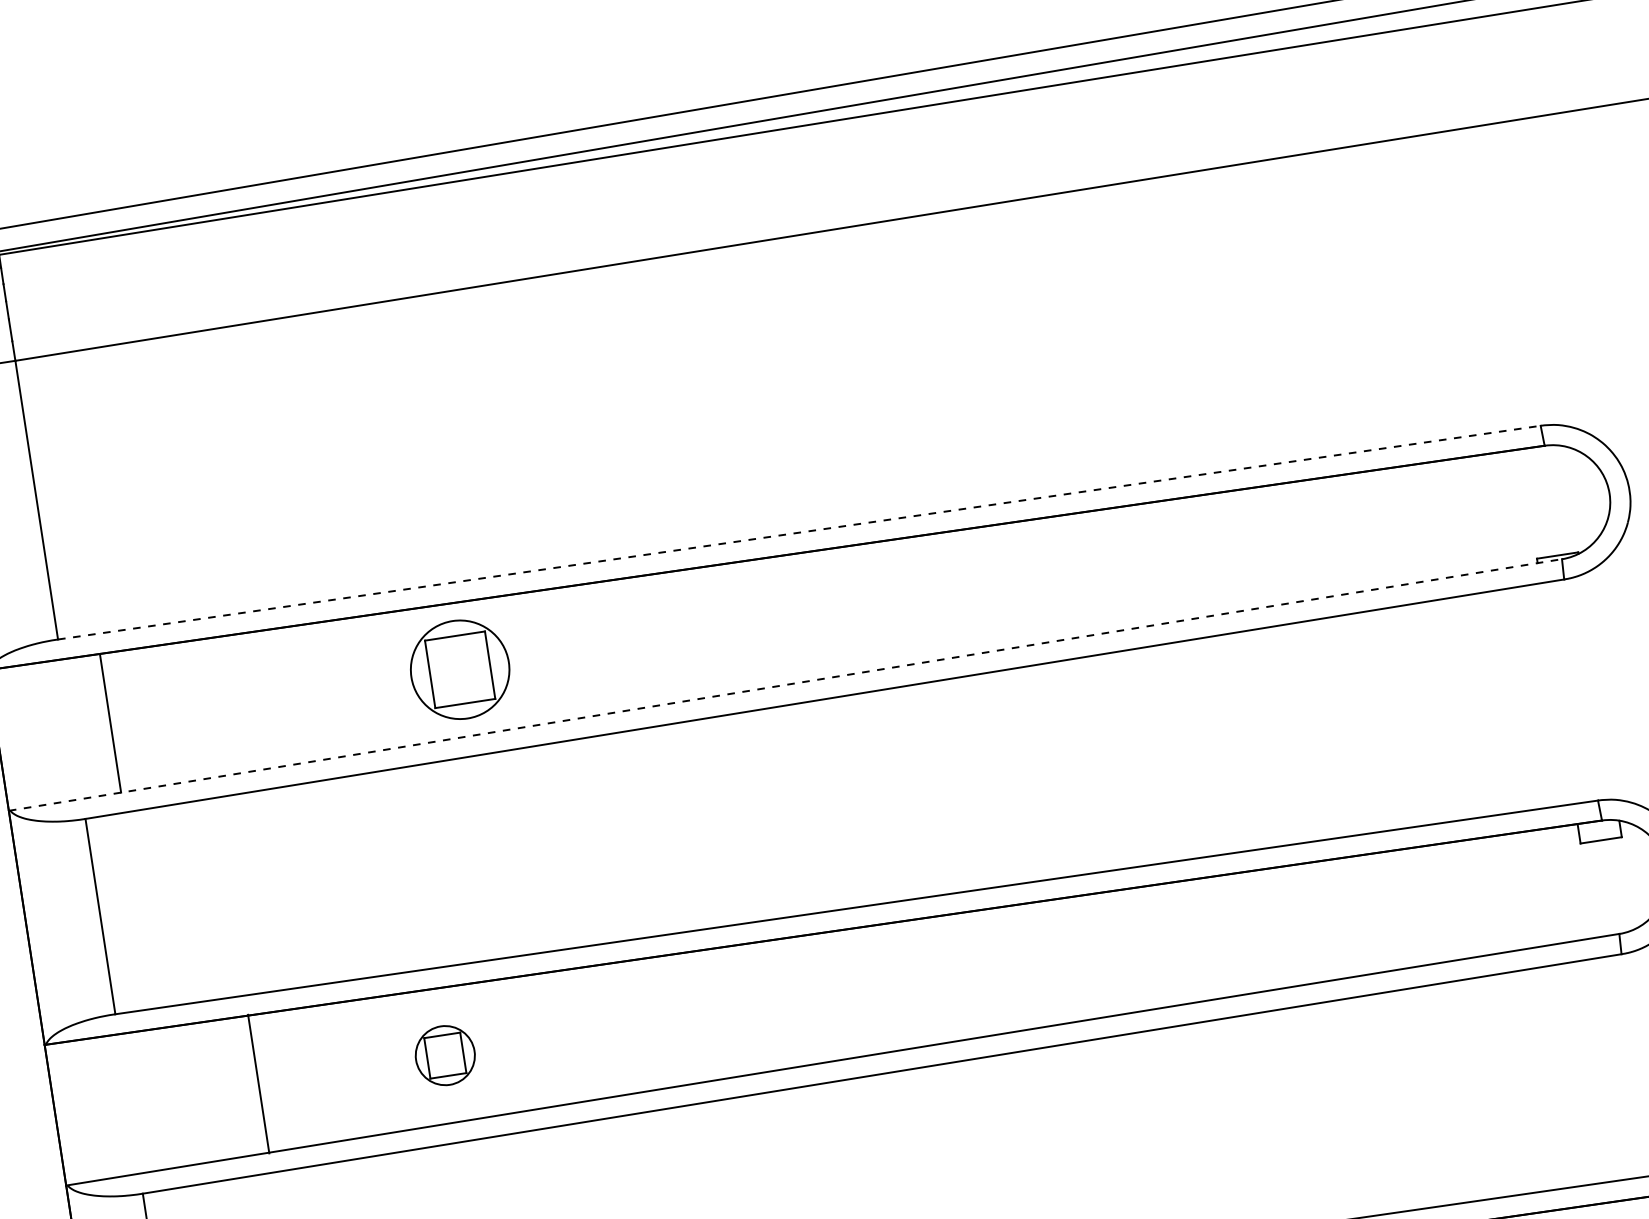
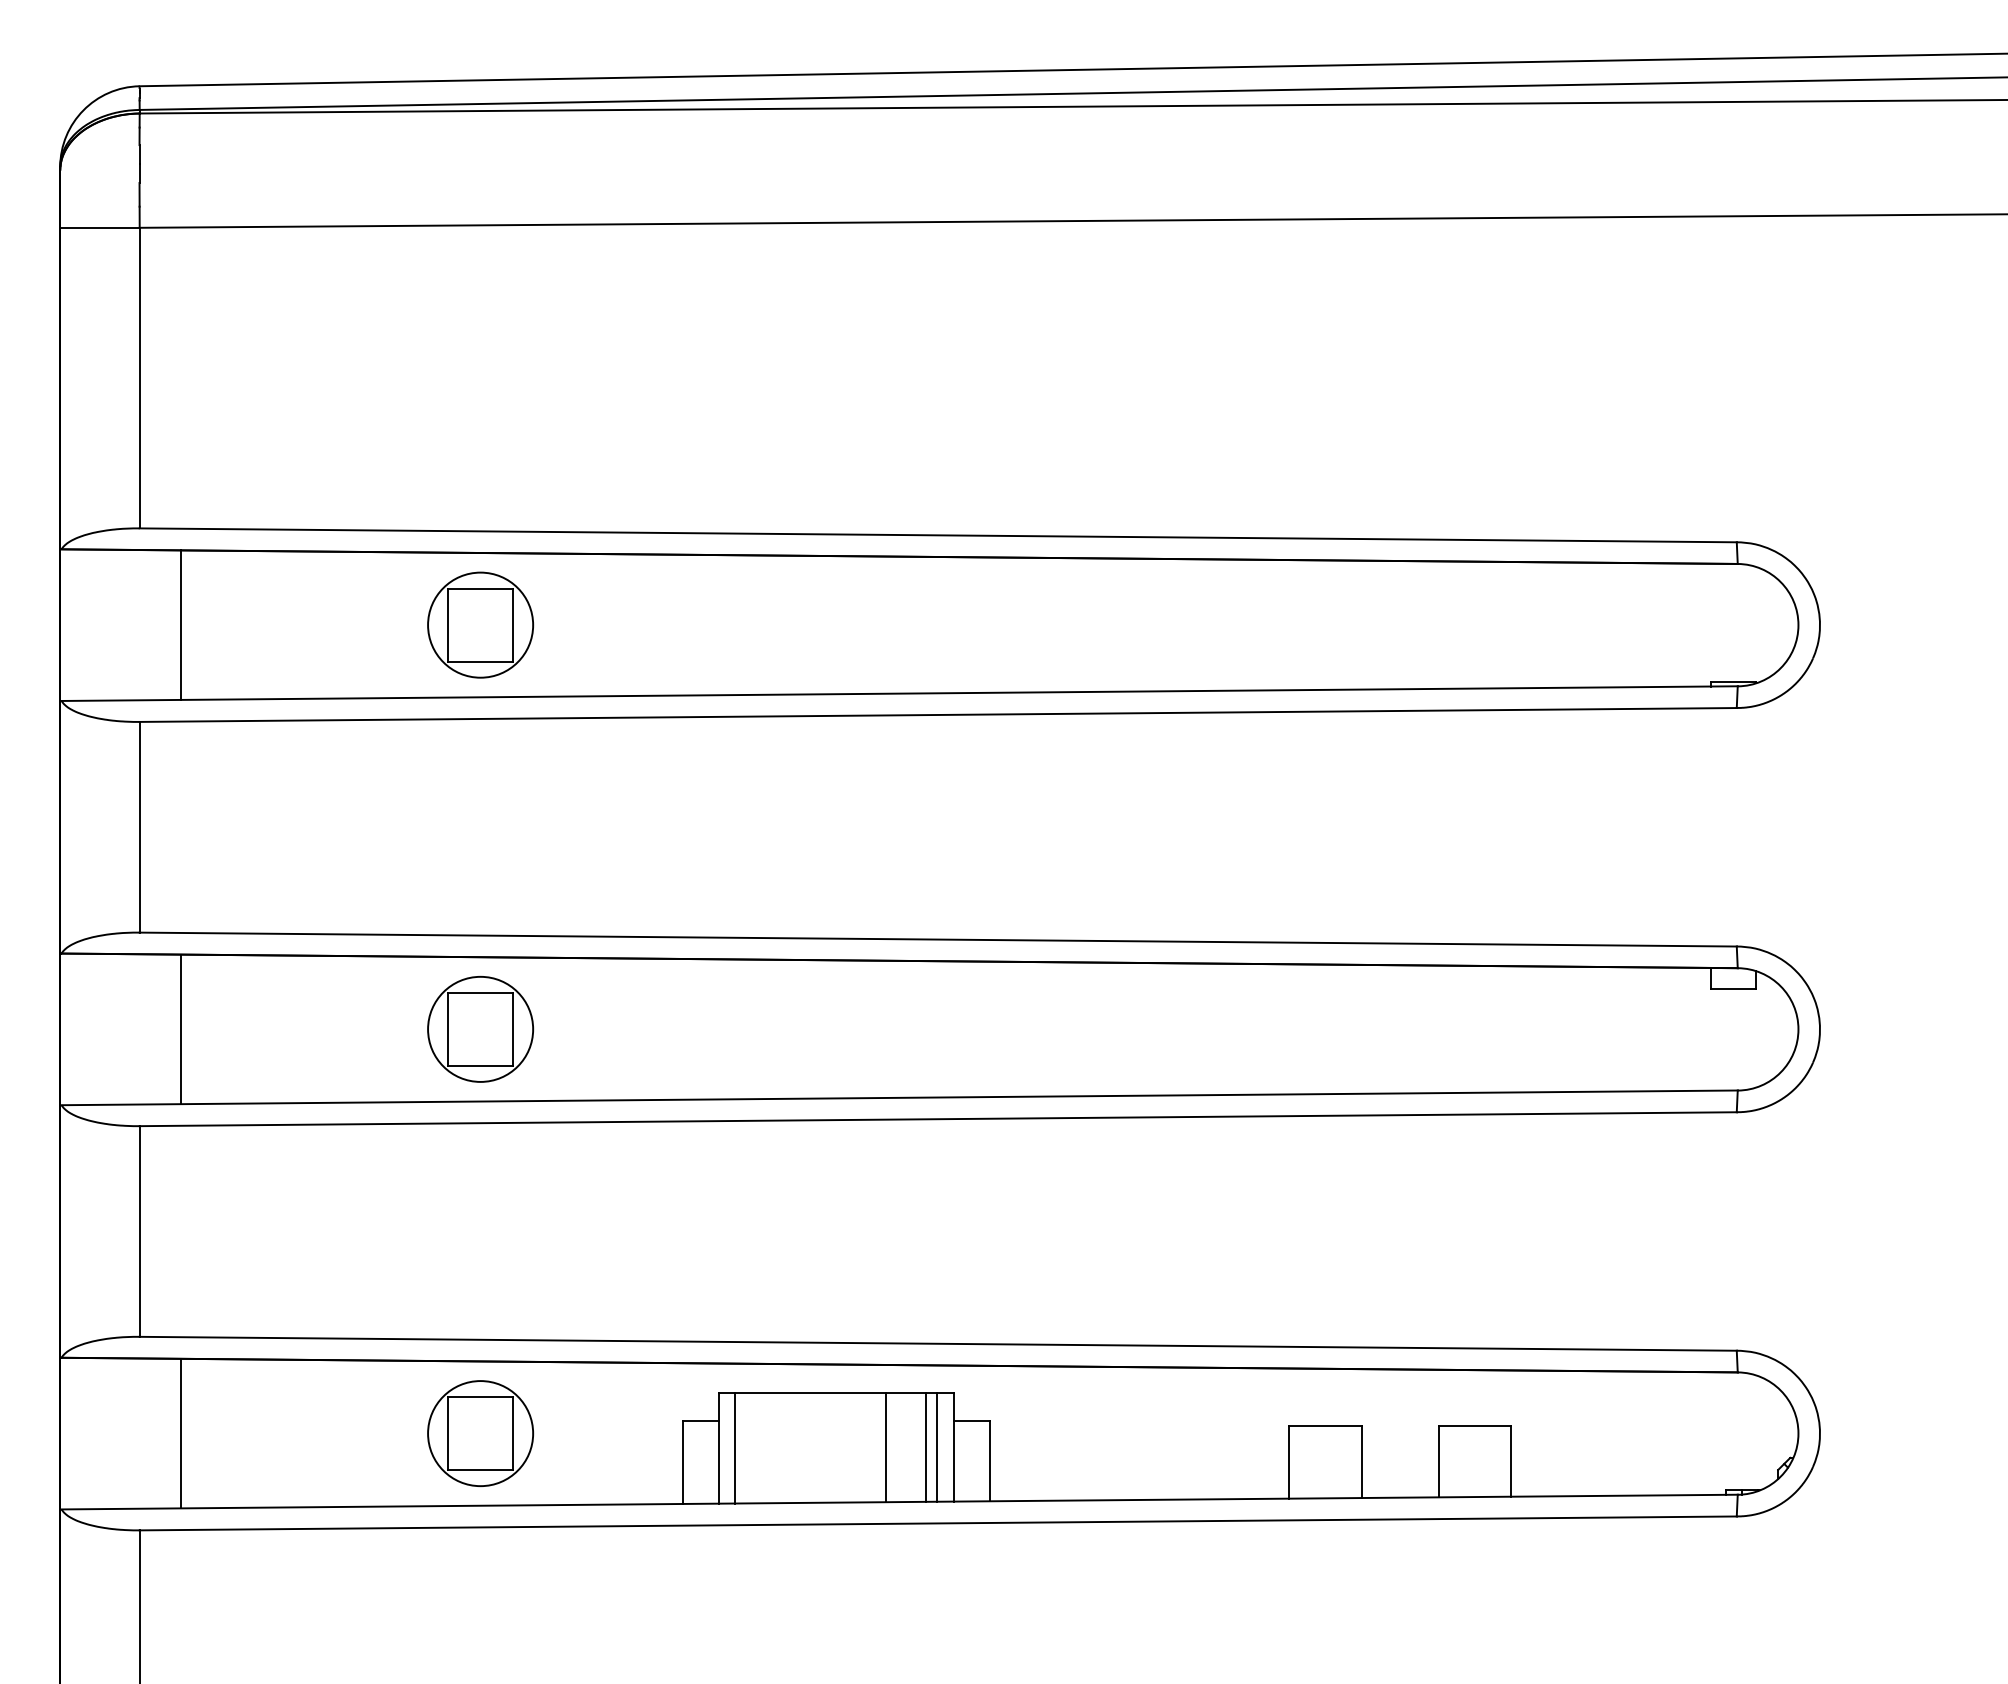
line: (799, 532) -> (938, 535), dashed -> solid
part: (459, 669) -> (480, 624), moved
line: (784, 684) -> (898, 693), dashed -> solid
part: (445, 1055) -> (480, 1029), size x1.67
line: (258, 1084) -> (181, 1029), moved

